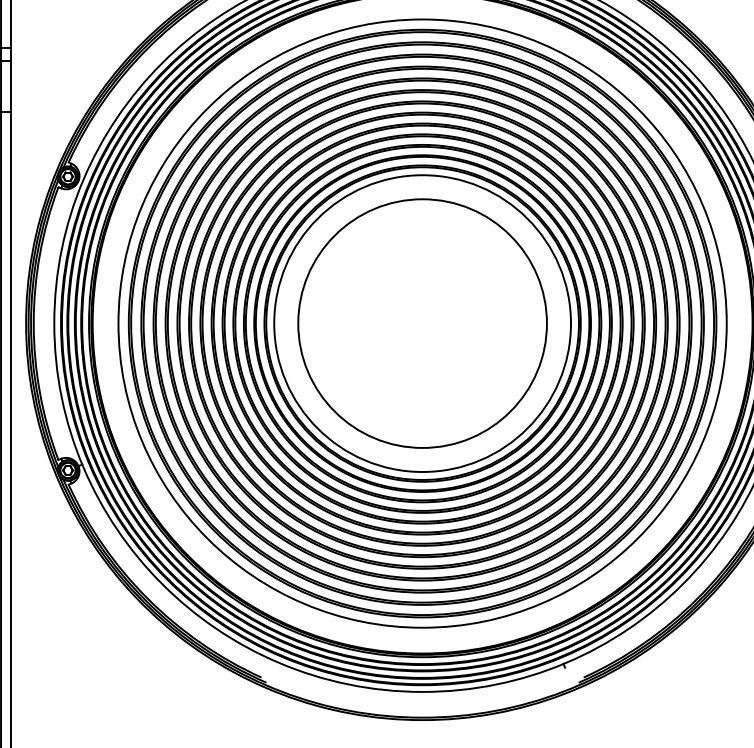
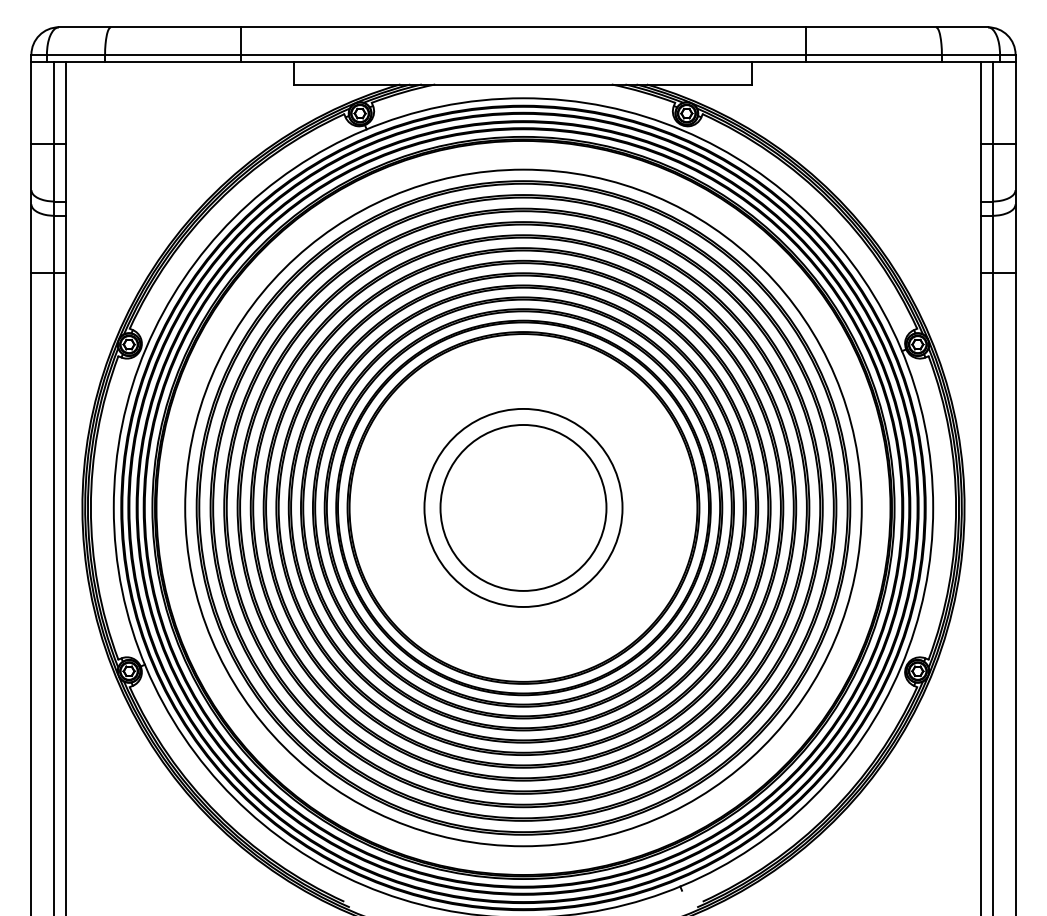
circle: (422, 323) -> (523, 507), size x0.6
circle: (422, 323) -> (523, 507), size x0.6

